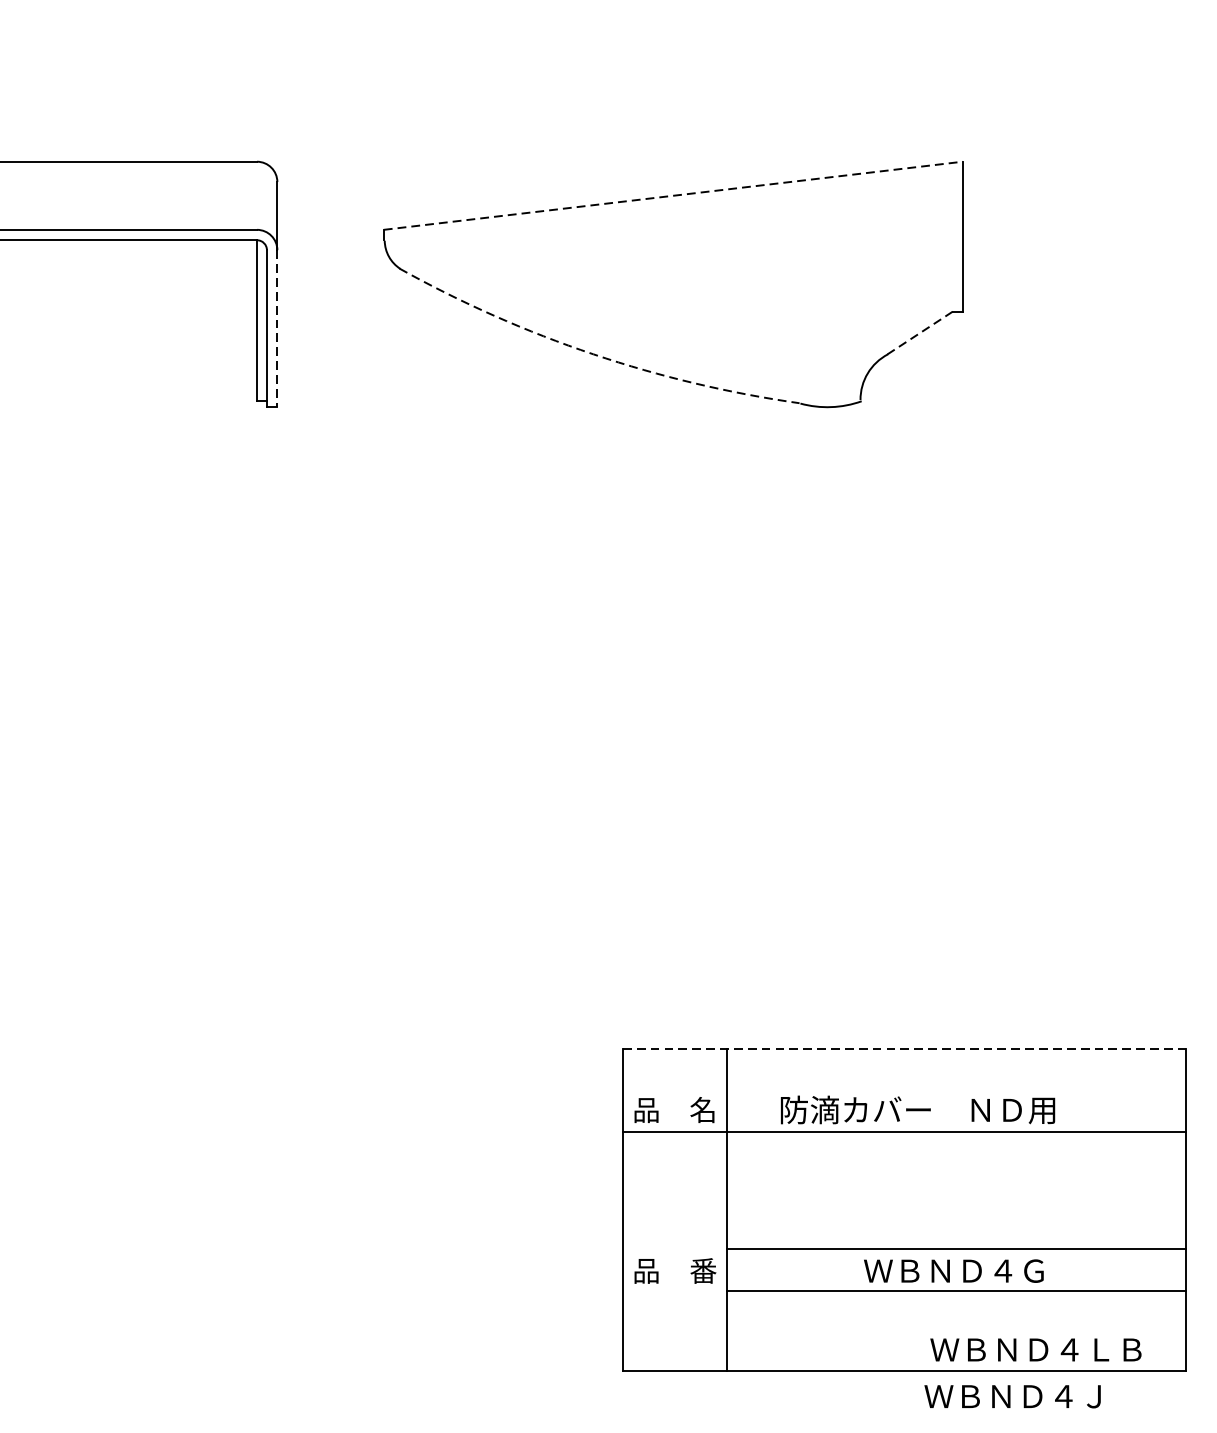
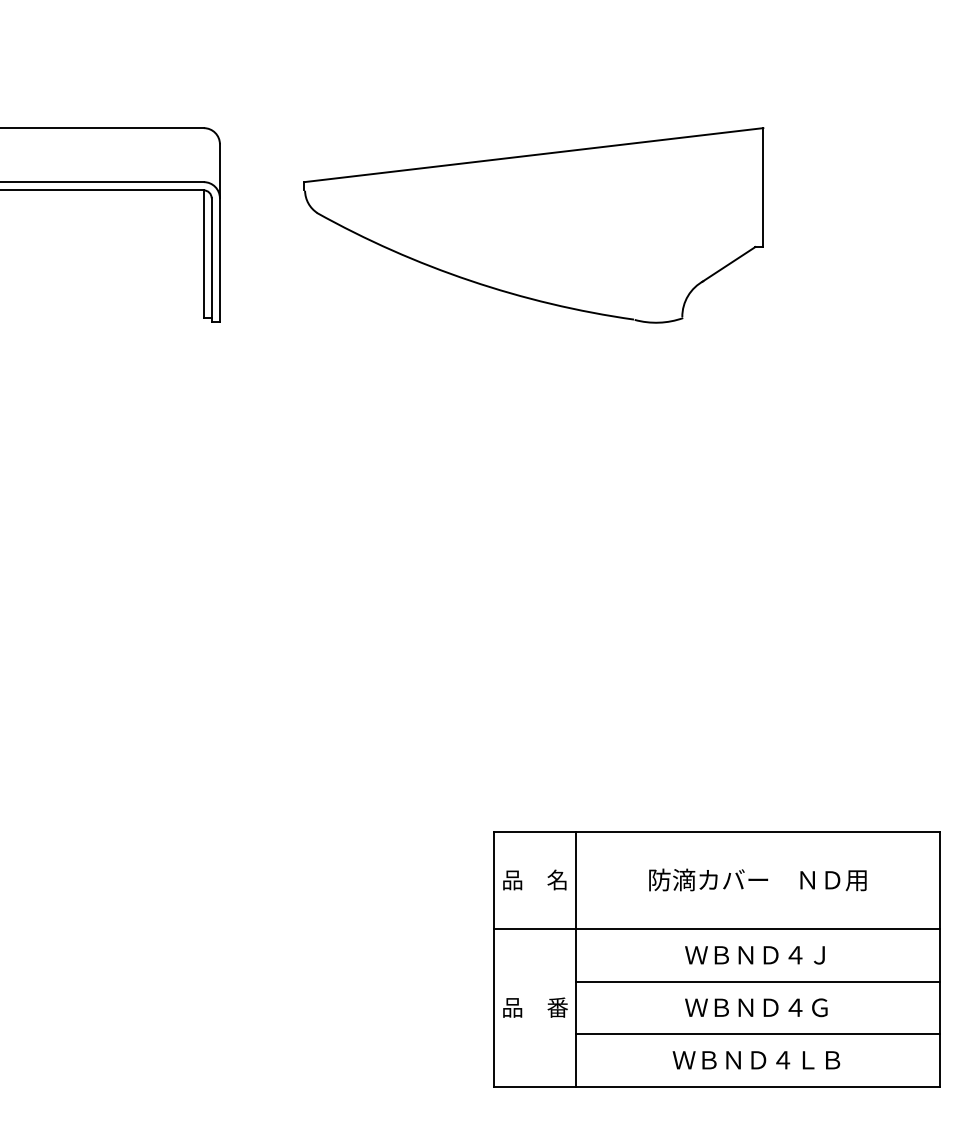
line: (674, 196) -> (534, 155), dashed -> solid
line: (276, 328) -> (219, 260), dashed -> solid
line: (918, 333) -> (728, 264), dashed -> solid
arc: (593, 353) -> (470, 280), dashed -> solid
line: (904, 1048) -> (717, 831), dashed -> solid
text: (917, 1109) -> (757, 879), moved
line: (903, 1132) -> (716, 929), moved
line: (956, 1249) -> (758, 1034), moved
line: (956, 1290) -> (758, 981), moved
text: (1036, 1350) -> (756, 1060), moved
text: (1012, 1396) -> (754, 955), moved

